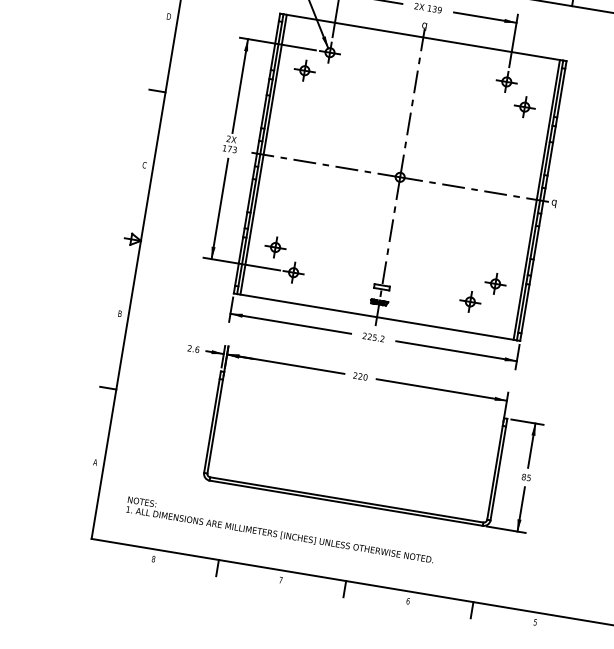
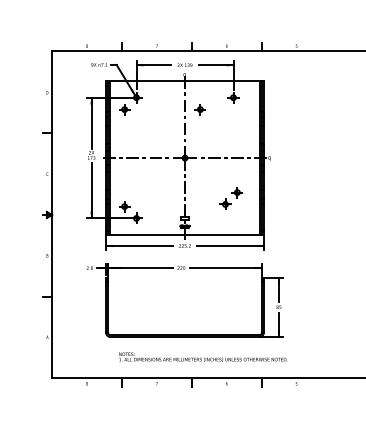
part: (523, 106) -> (199, 109), moved
part: (481, 292) -> (230, 198), moved
text: (281, 529) -> (203, 356), moved

